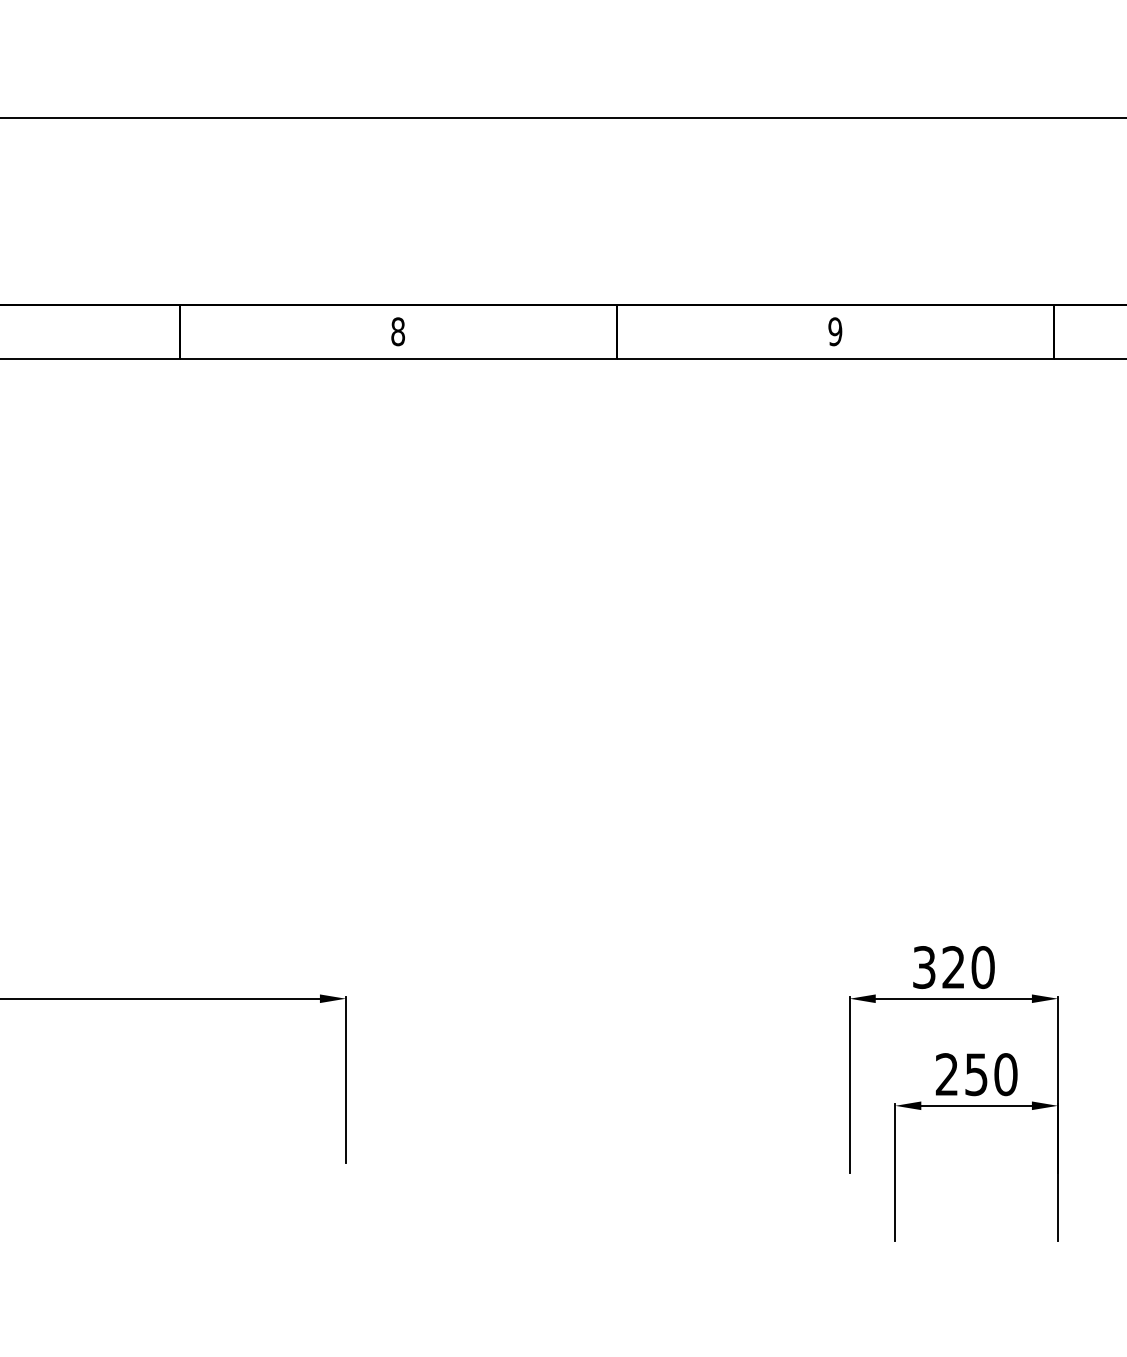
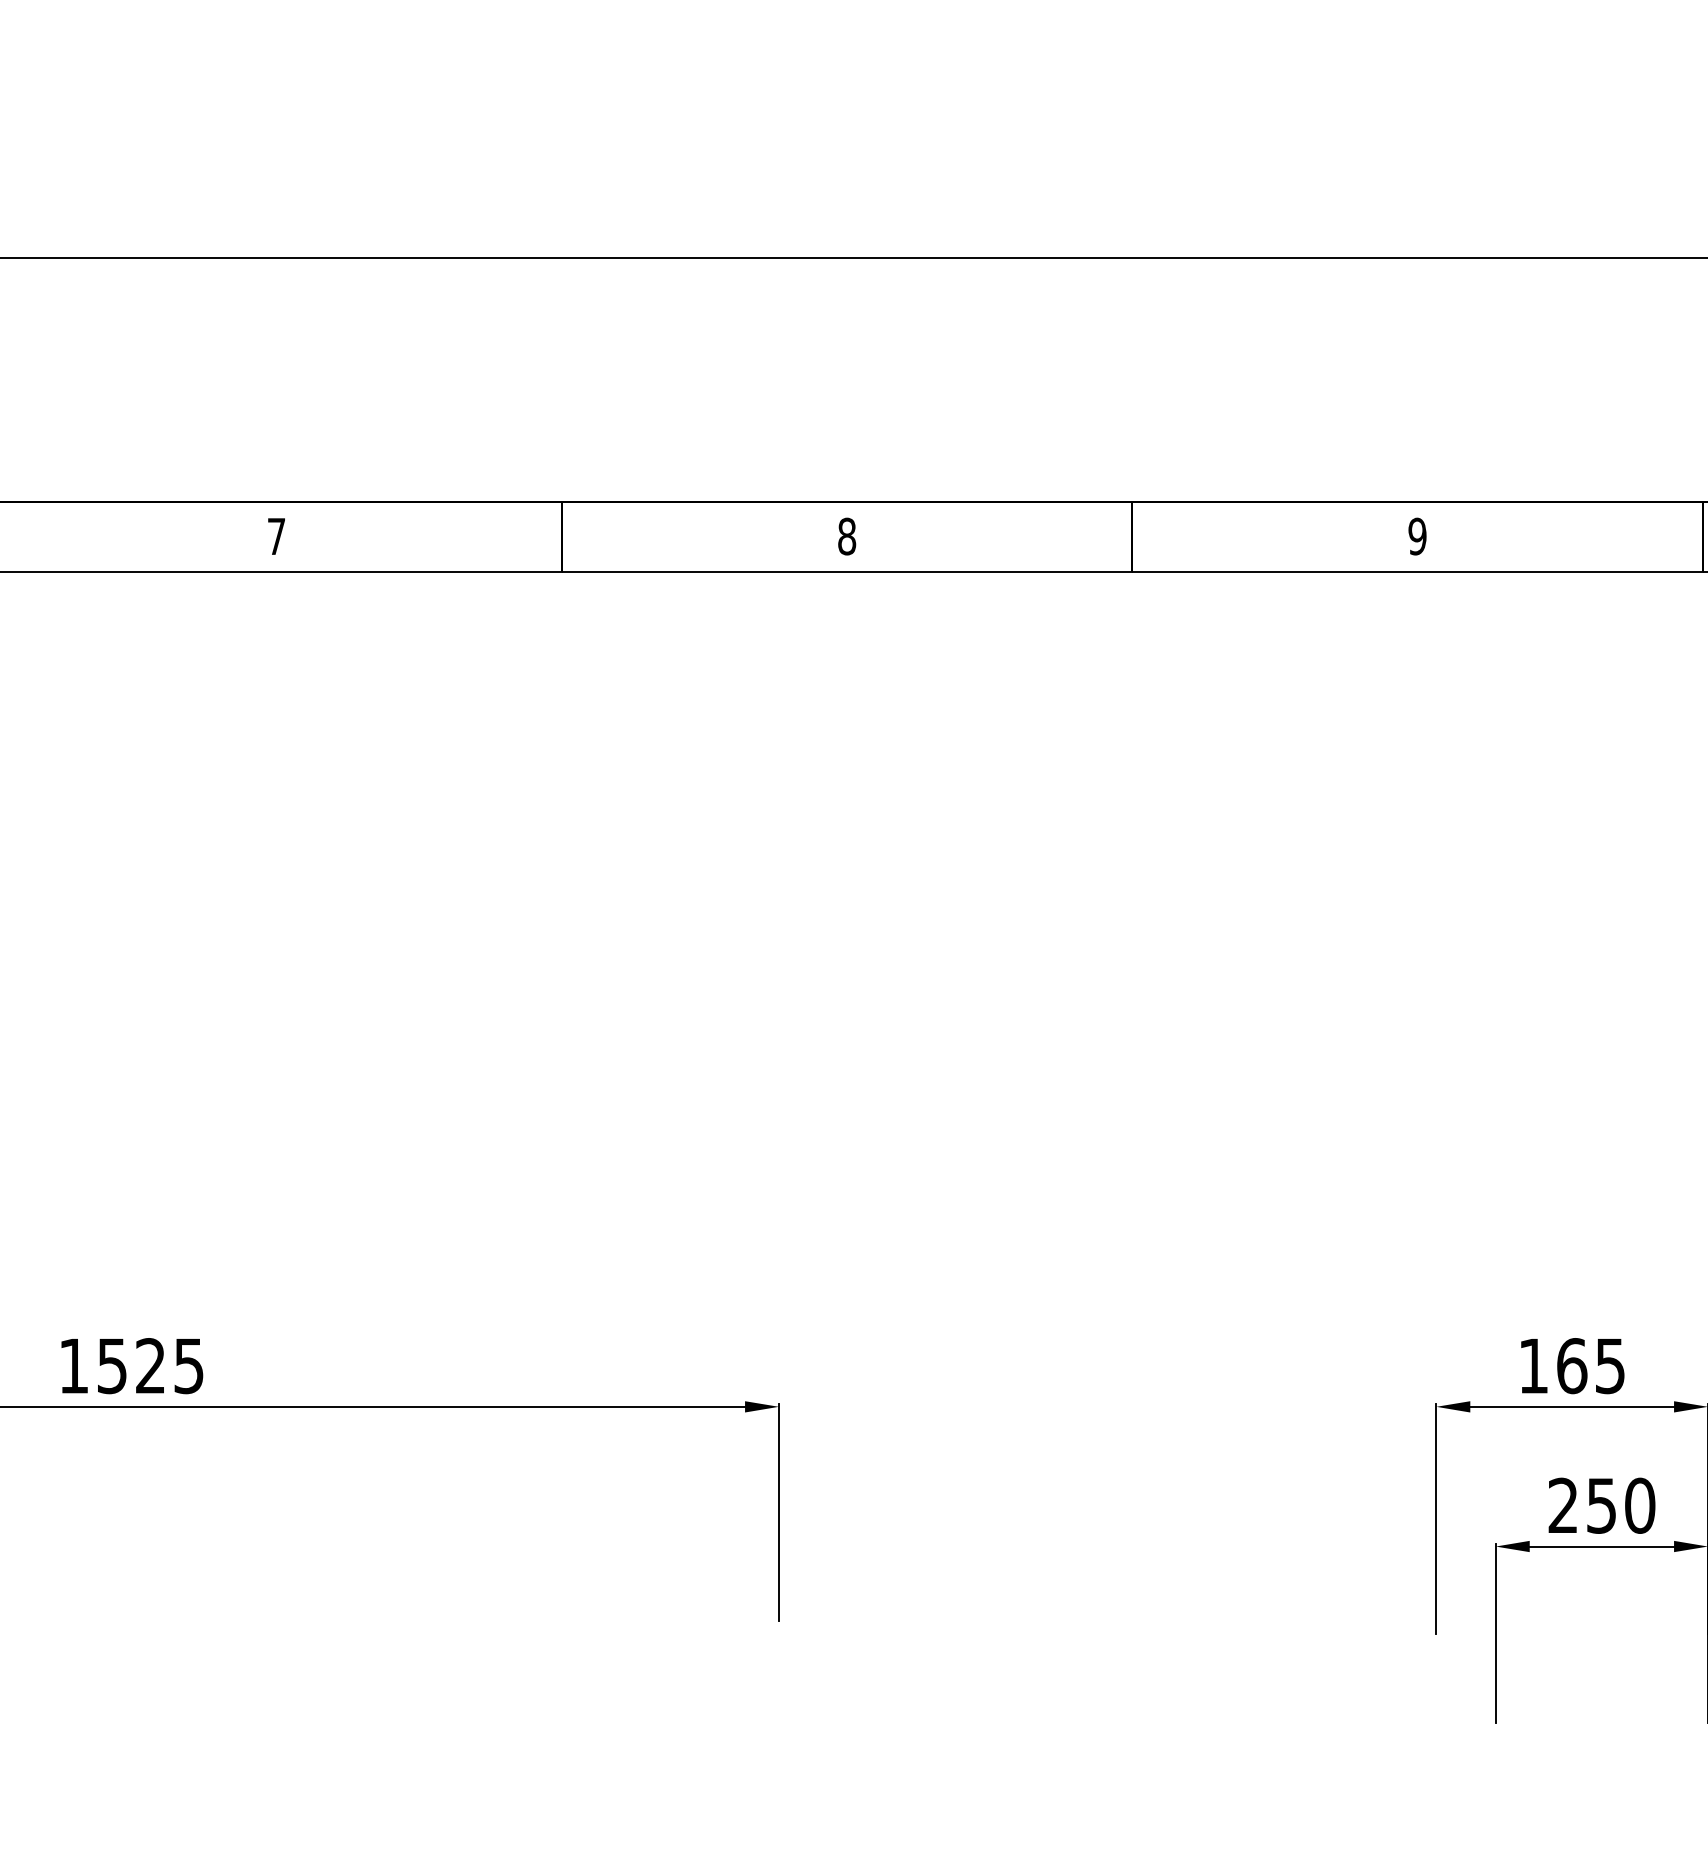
text: (954, 967) -> (1572, 1366), 320 -> 165

